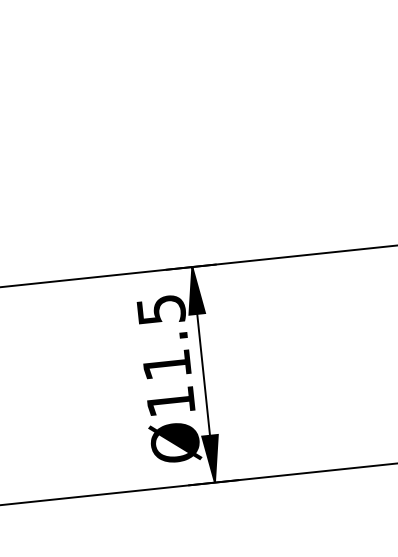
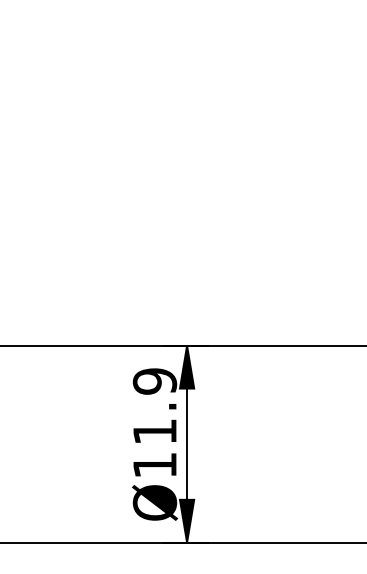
text: (160, 309) -> (154, 381), Ø11.5 -> Ø11.9

